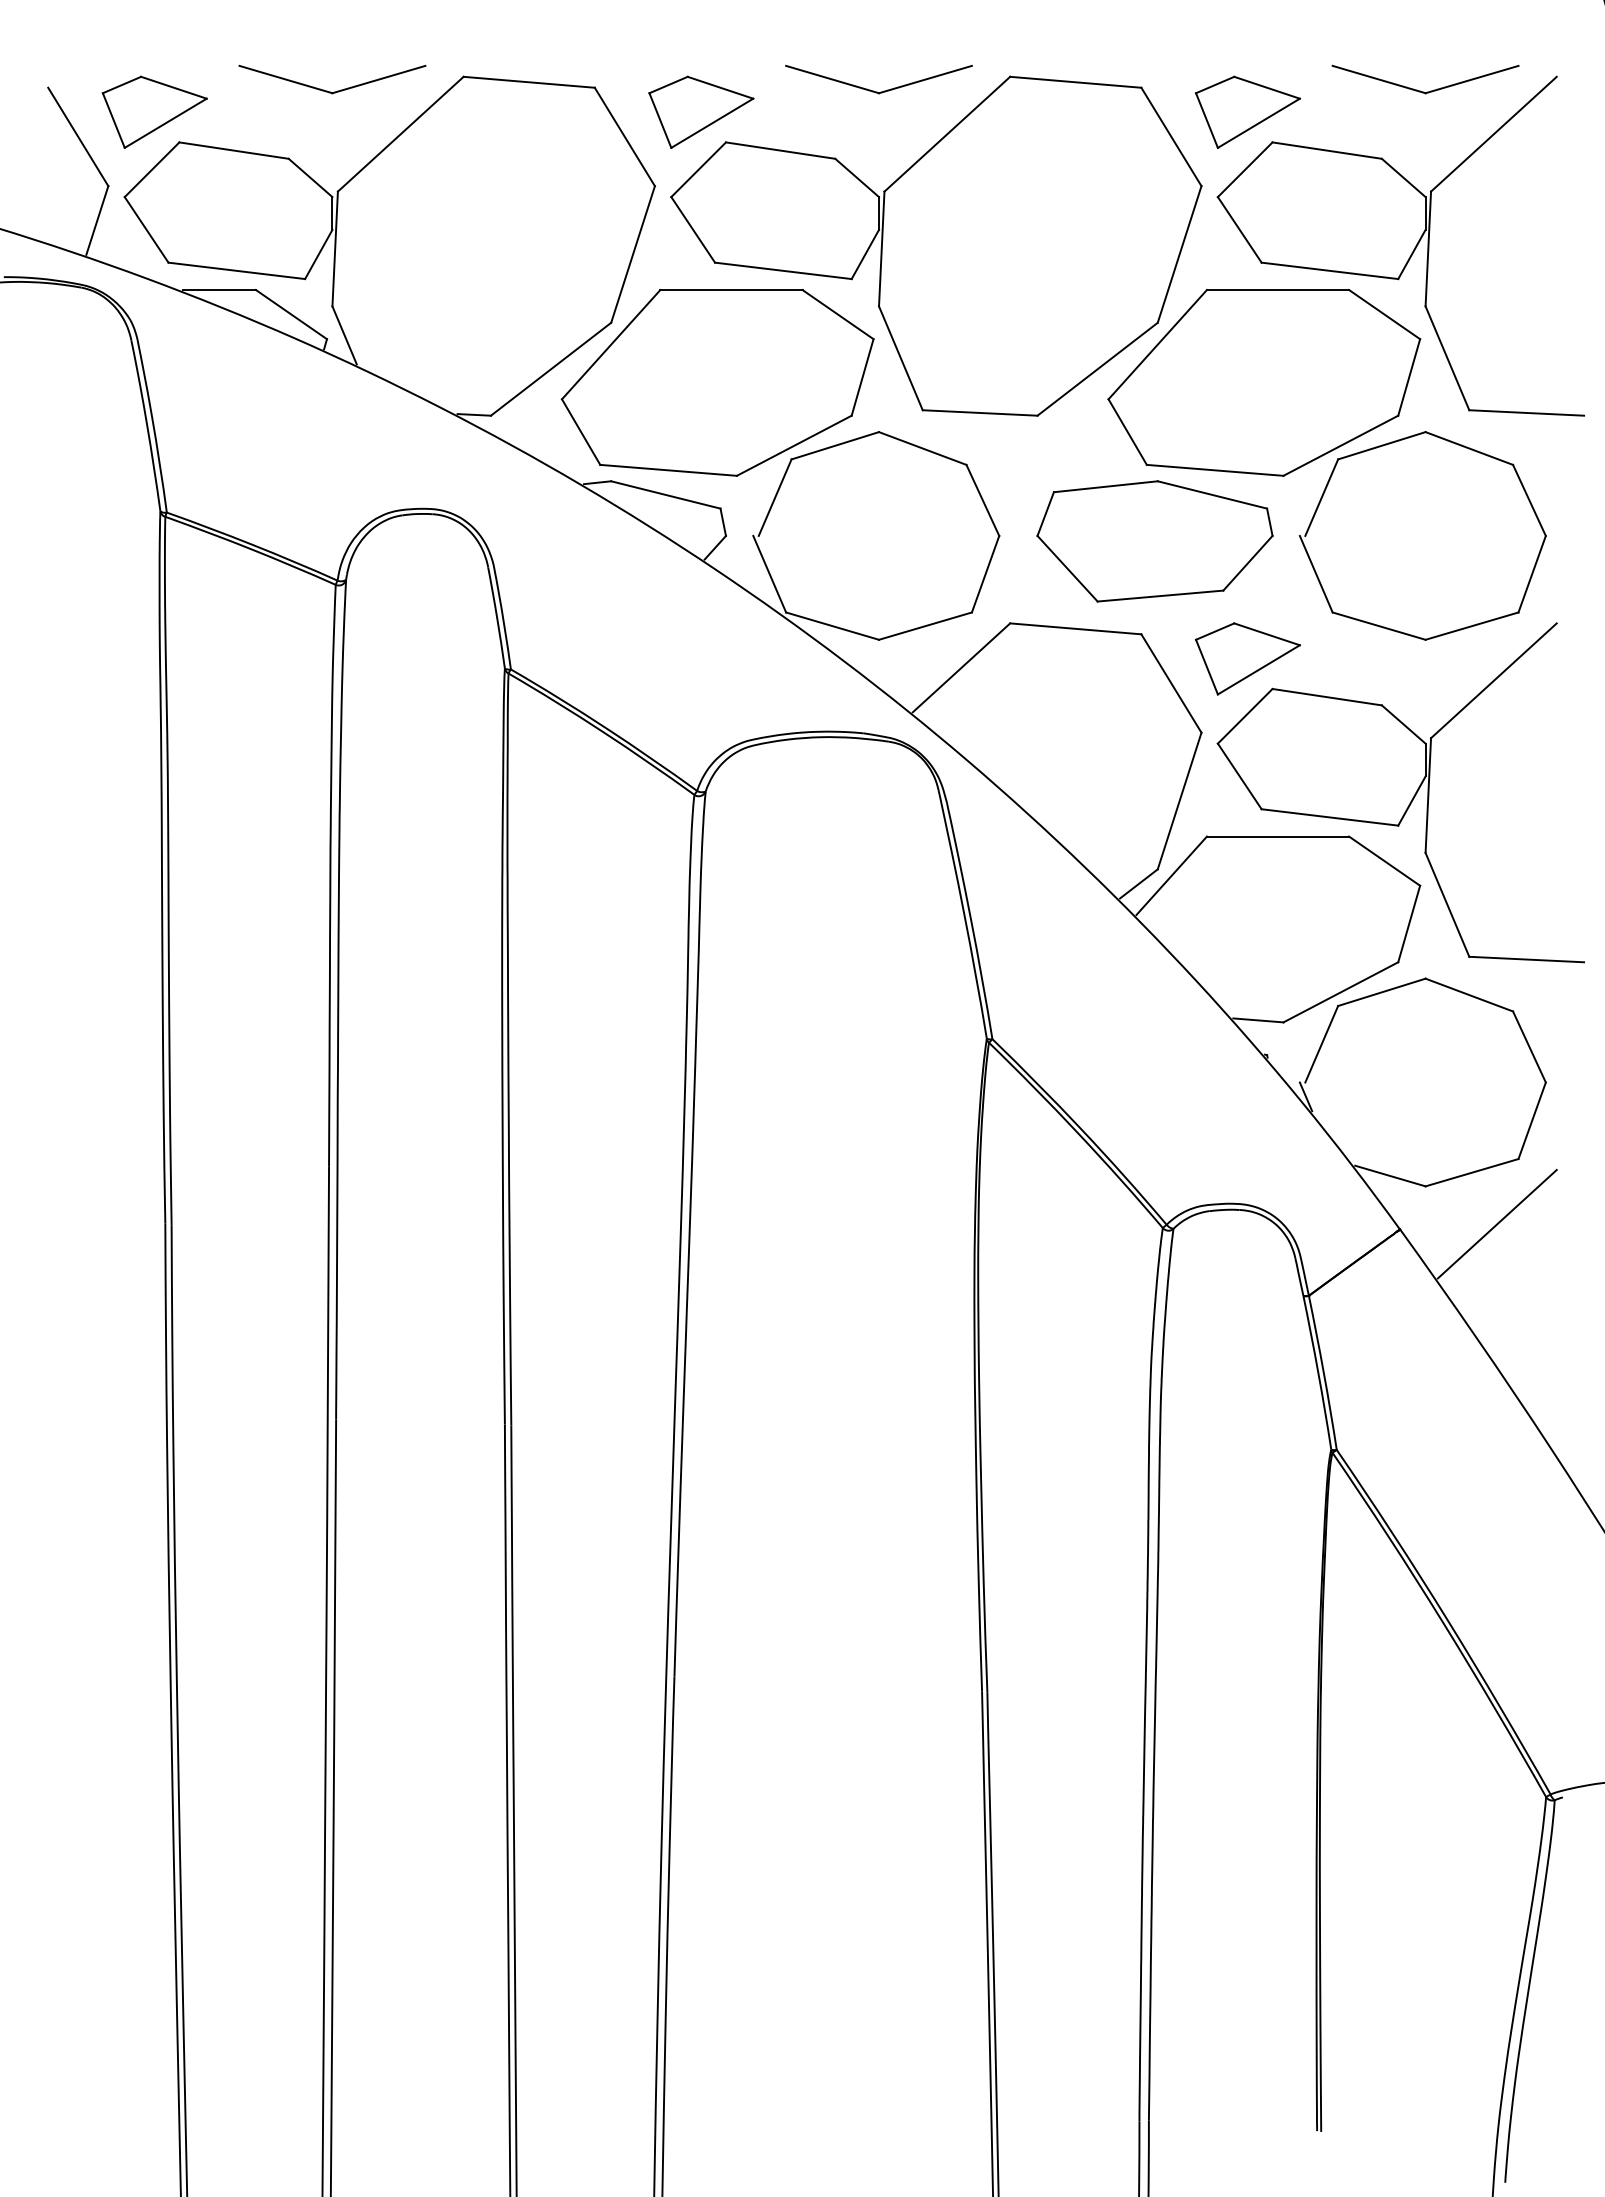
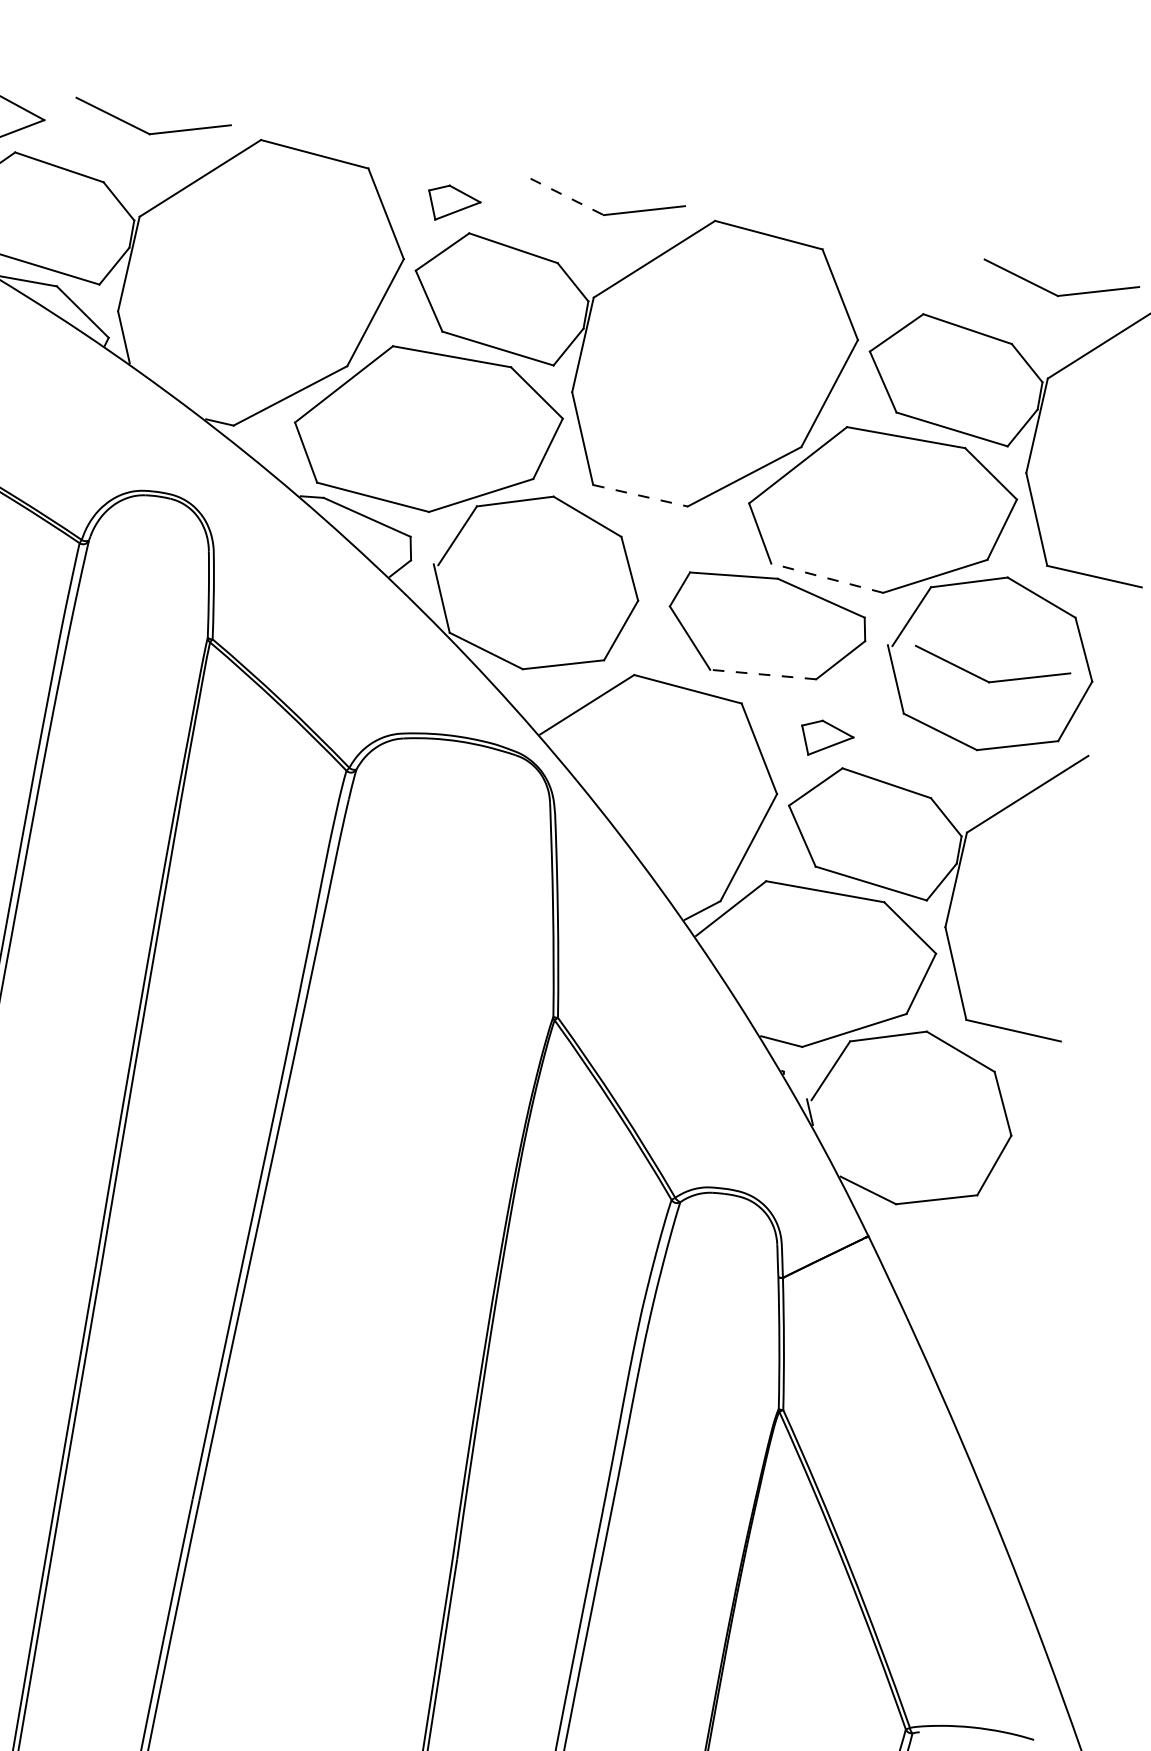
line: (833, 79) -> (567, 196), solid -> dashed
part: (701, 111) -> (453, 204), size x0.6
part: (1247, 111) -> (907, 284), removed
line: (980, 413) -> (640, 496), solid -> dashed
line: (1215, 470) -> (827, 578), solid -> dashed
part: (1420, 555) -> (985, 679), added
line: (1160, 596) -> (763, 674), solid -> dashed
part: (1247, 658) -> (826, 739), size x0.6
line: (1496, 1223) -> (949, 1245), removed

